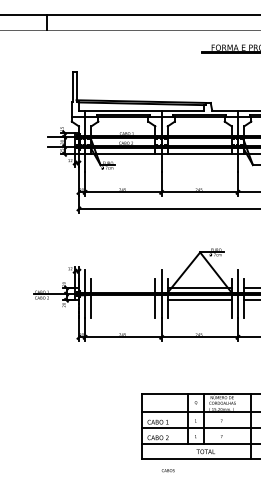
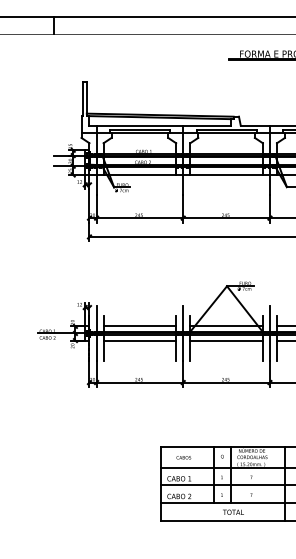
line: (123, 287) -> (139, 326), added
line: (123, 300) -> (139, 340), added
text: (167, 470) -> (183, 457), moved

